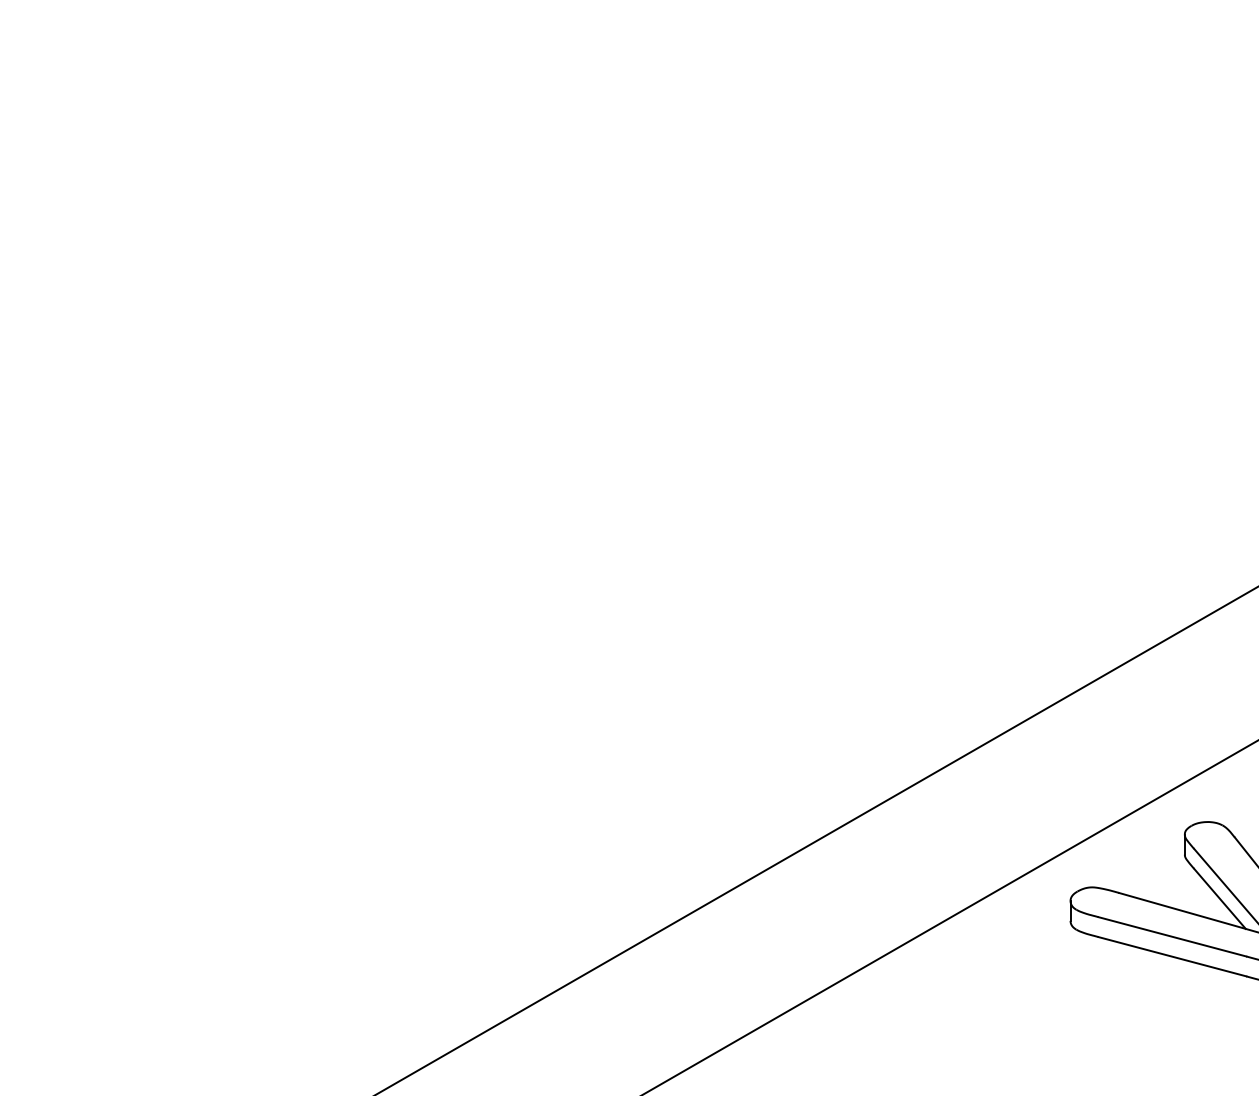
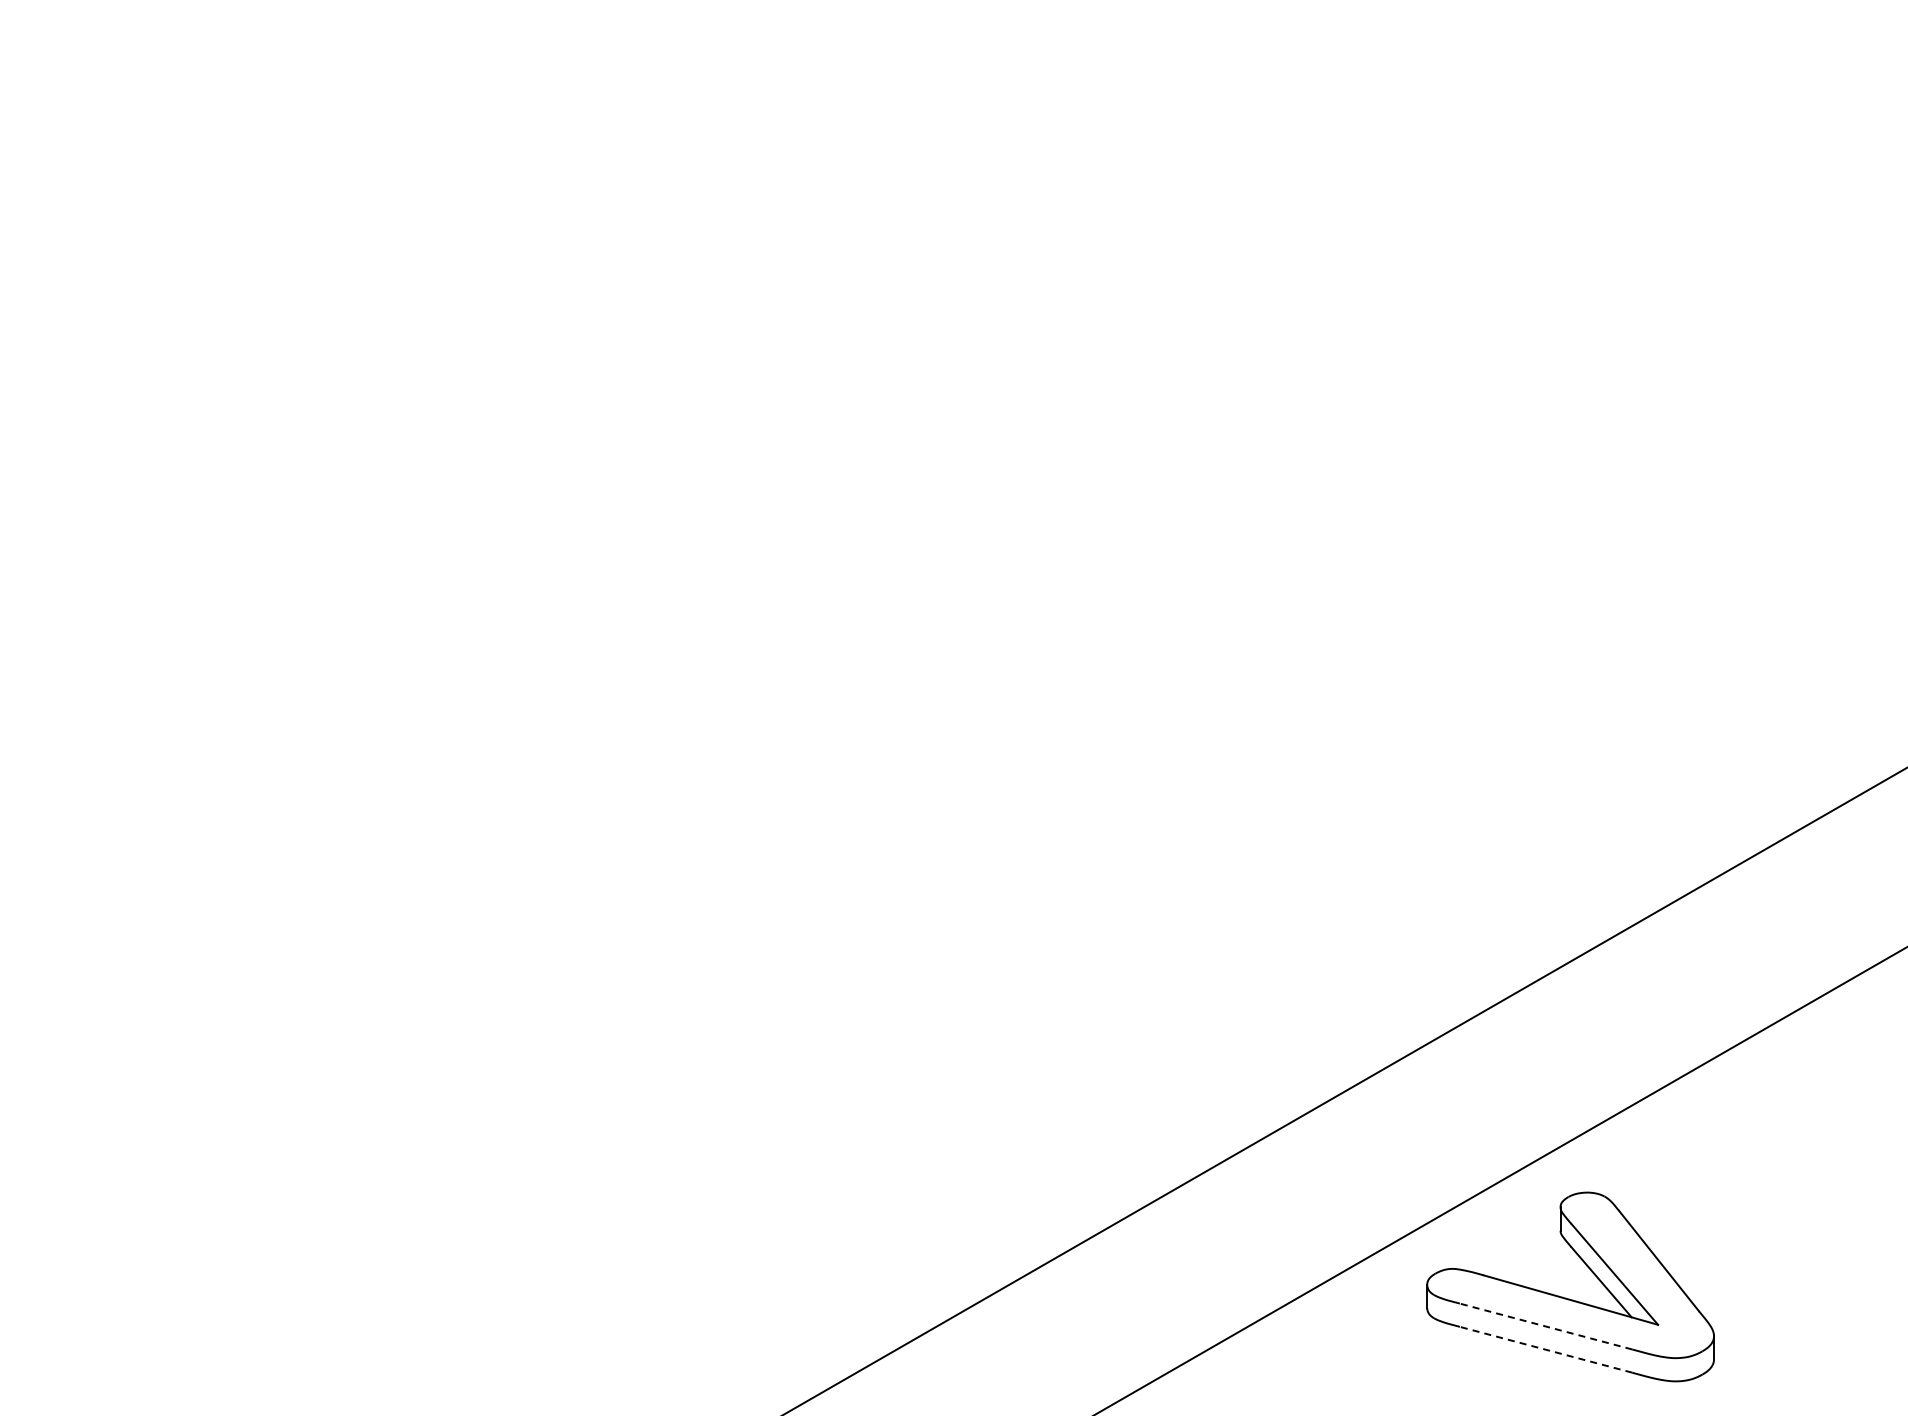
line: (1171, 936) -> (1545, 1326), solid -> dashed
line: (1171, 956) -> (1545, 1349), solid -> dashed

